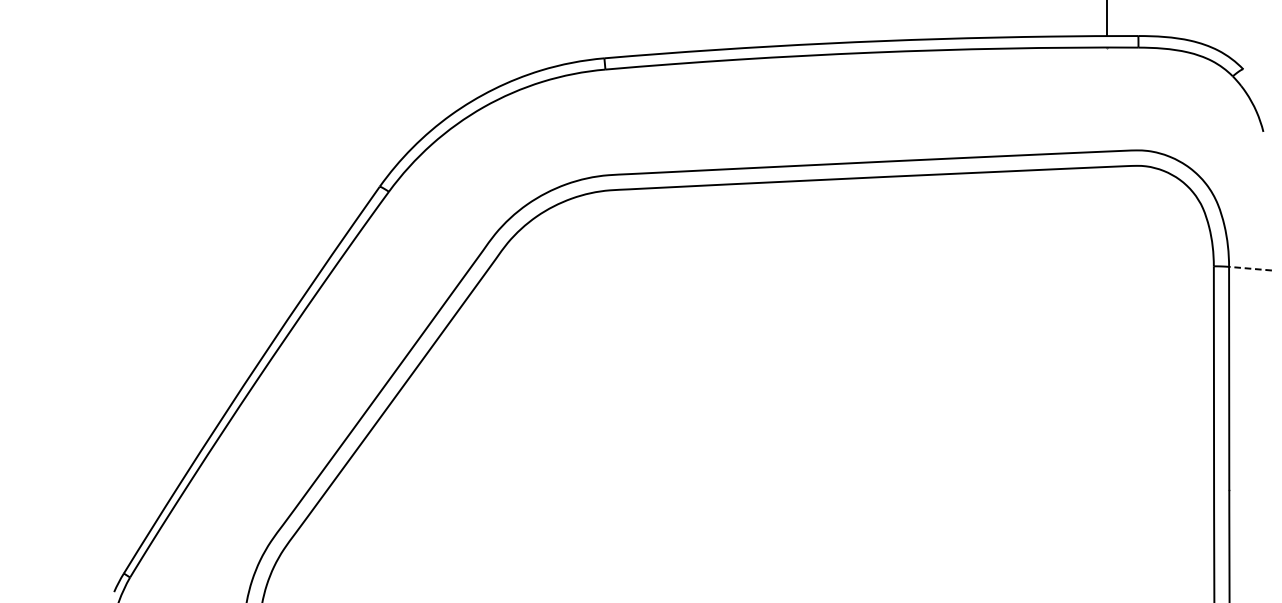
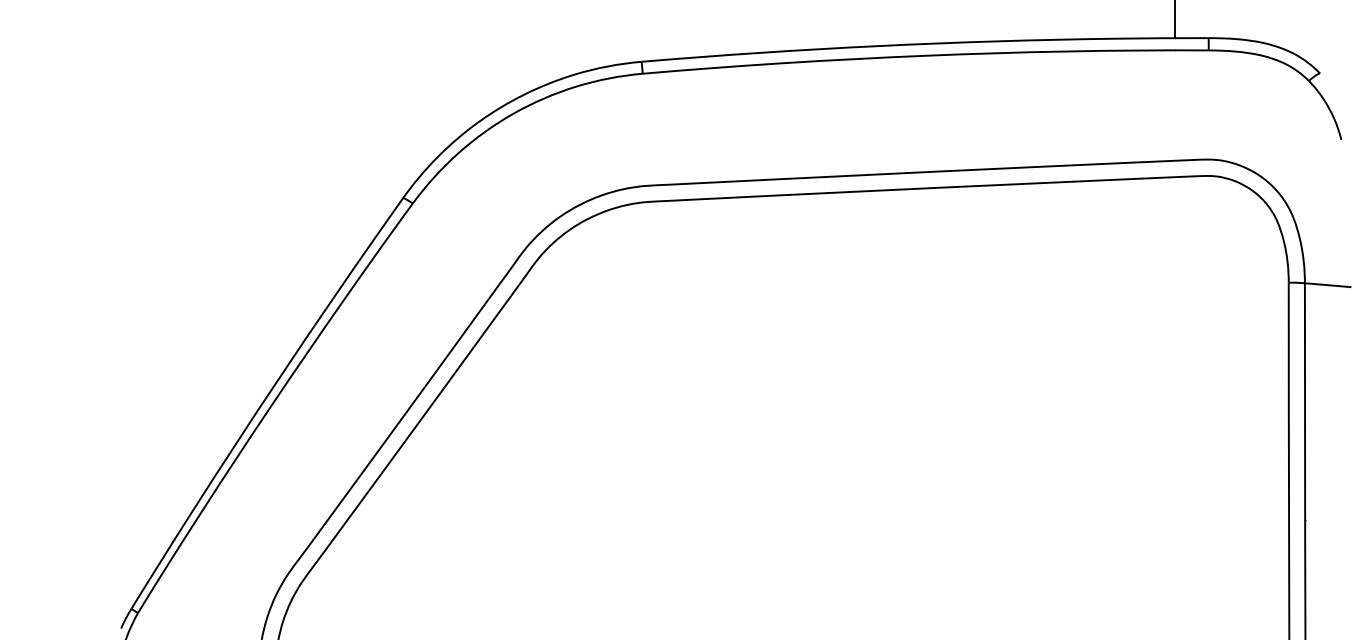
line: (1250, 269) -> (1327, 285), dashed -> solid

